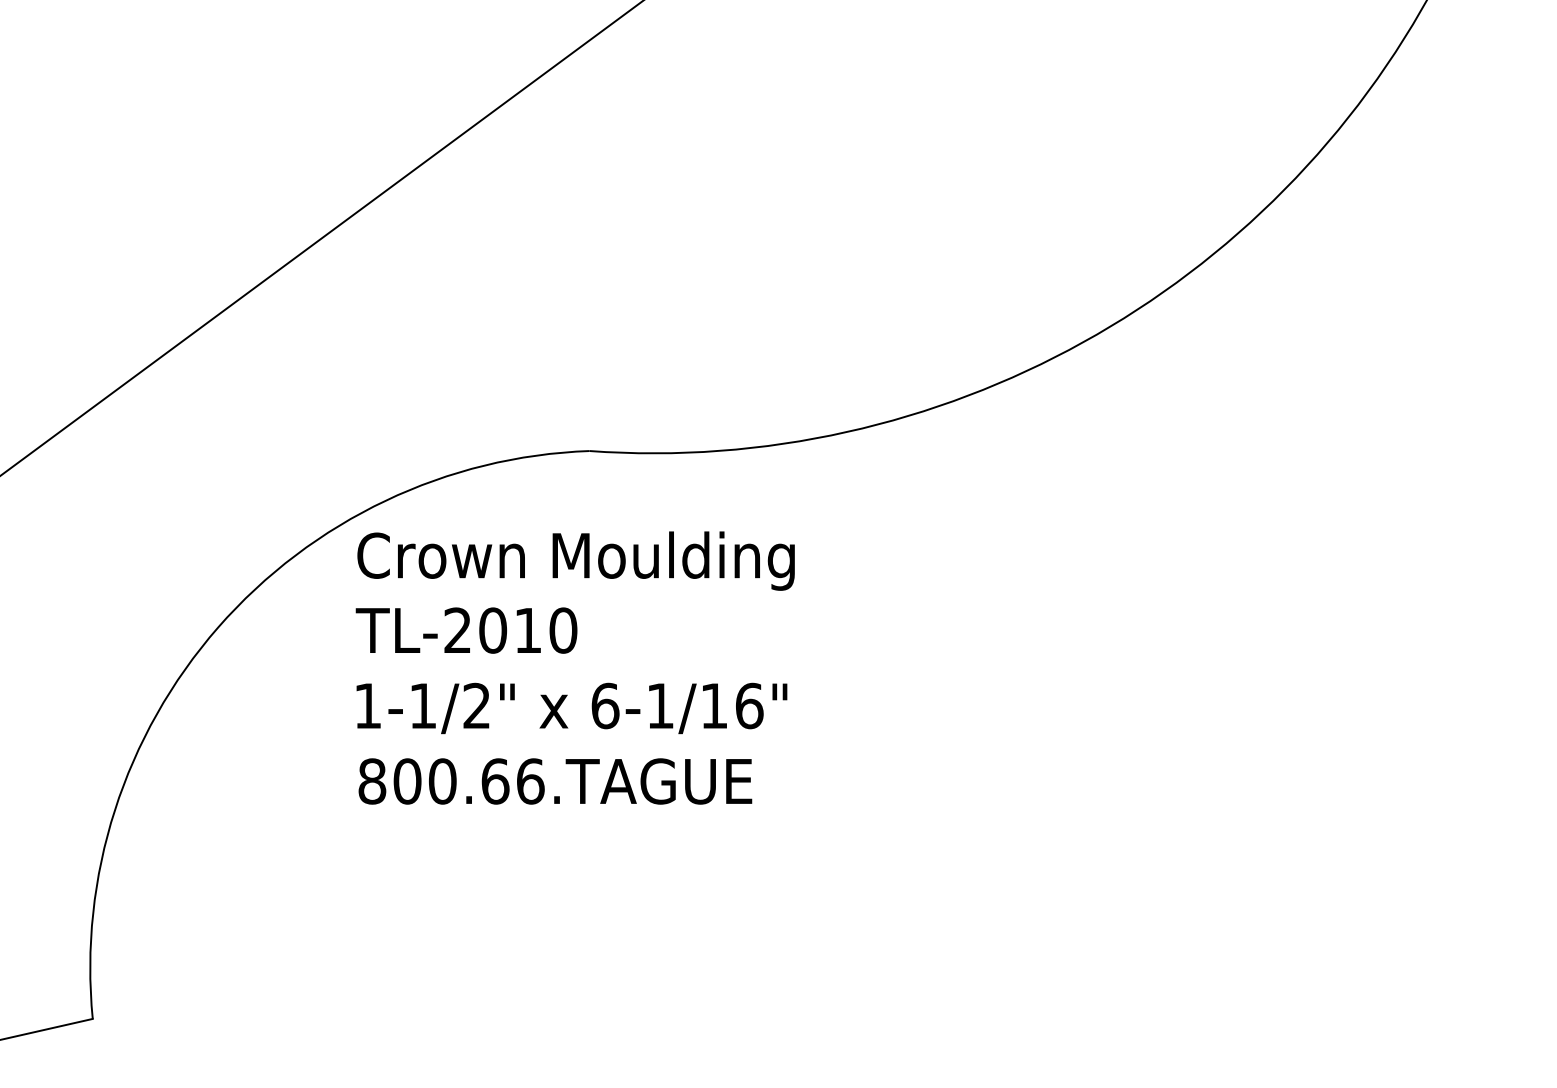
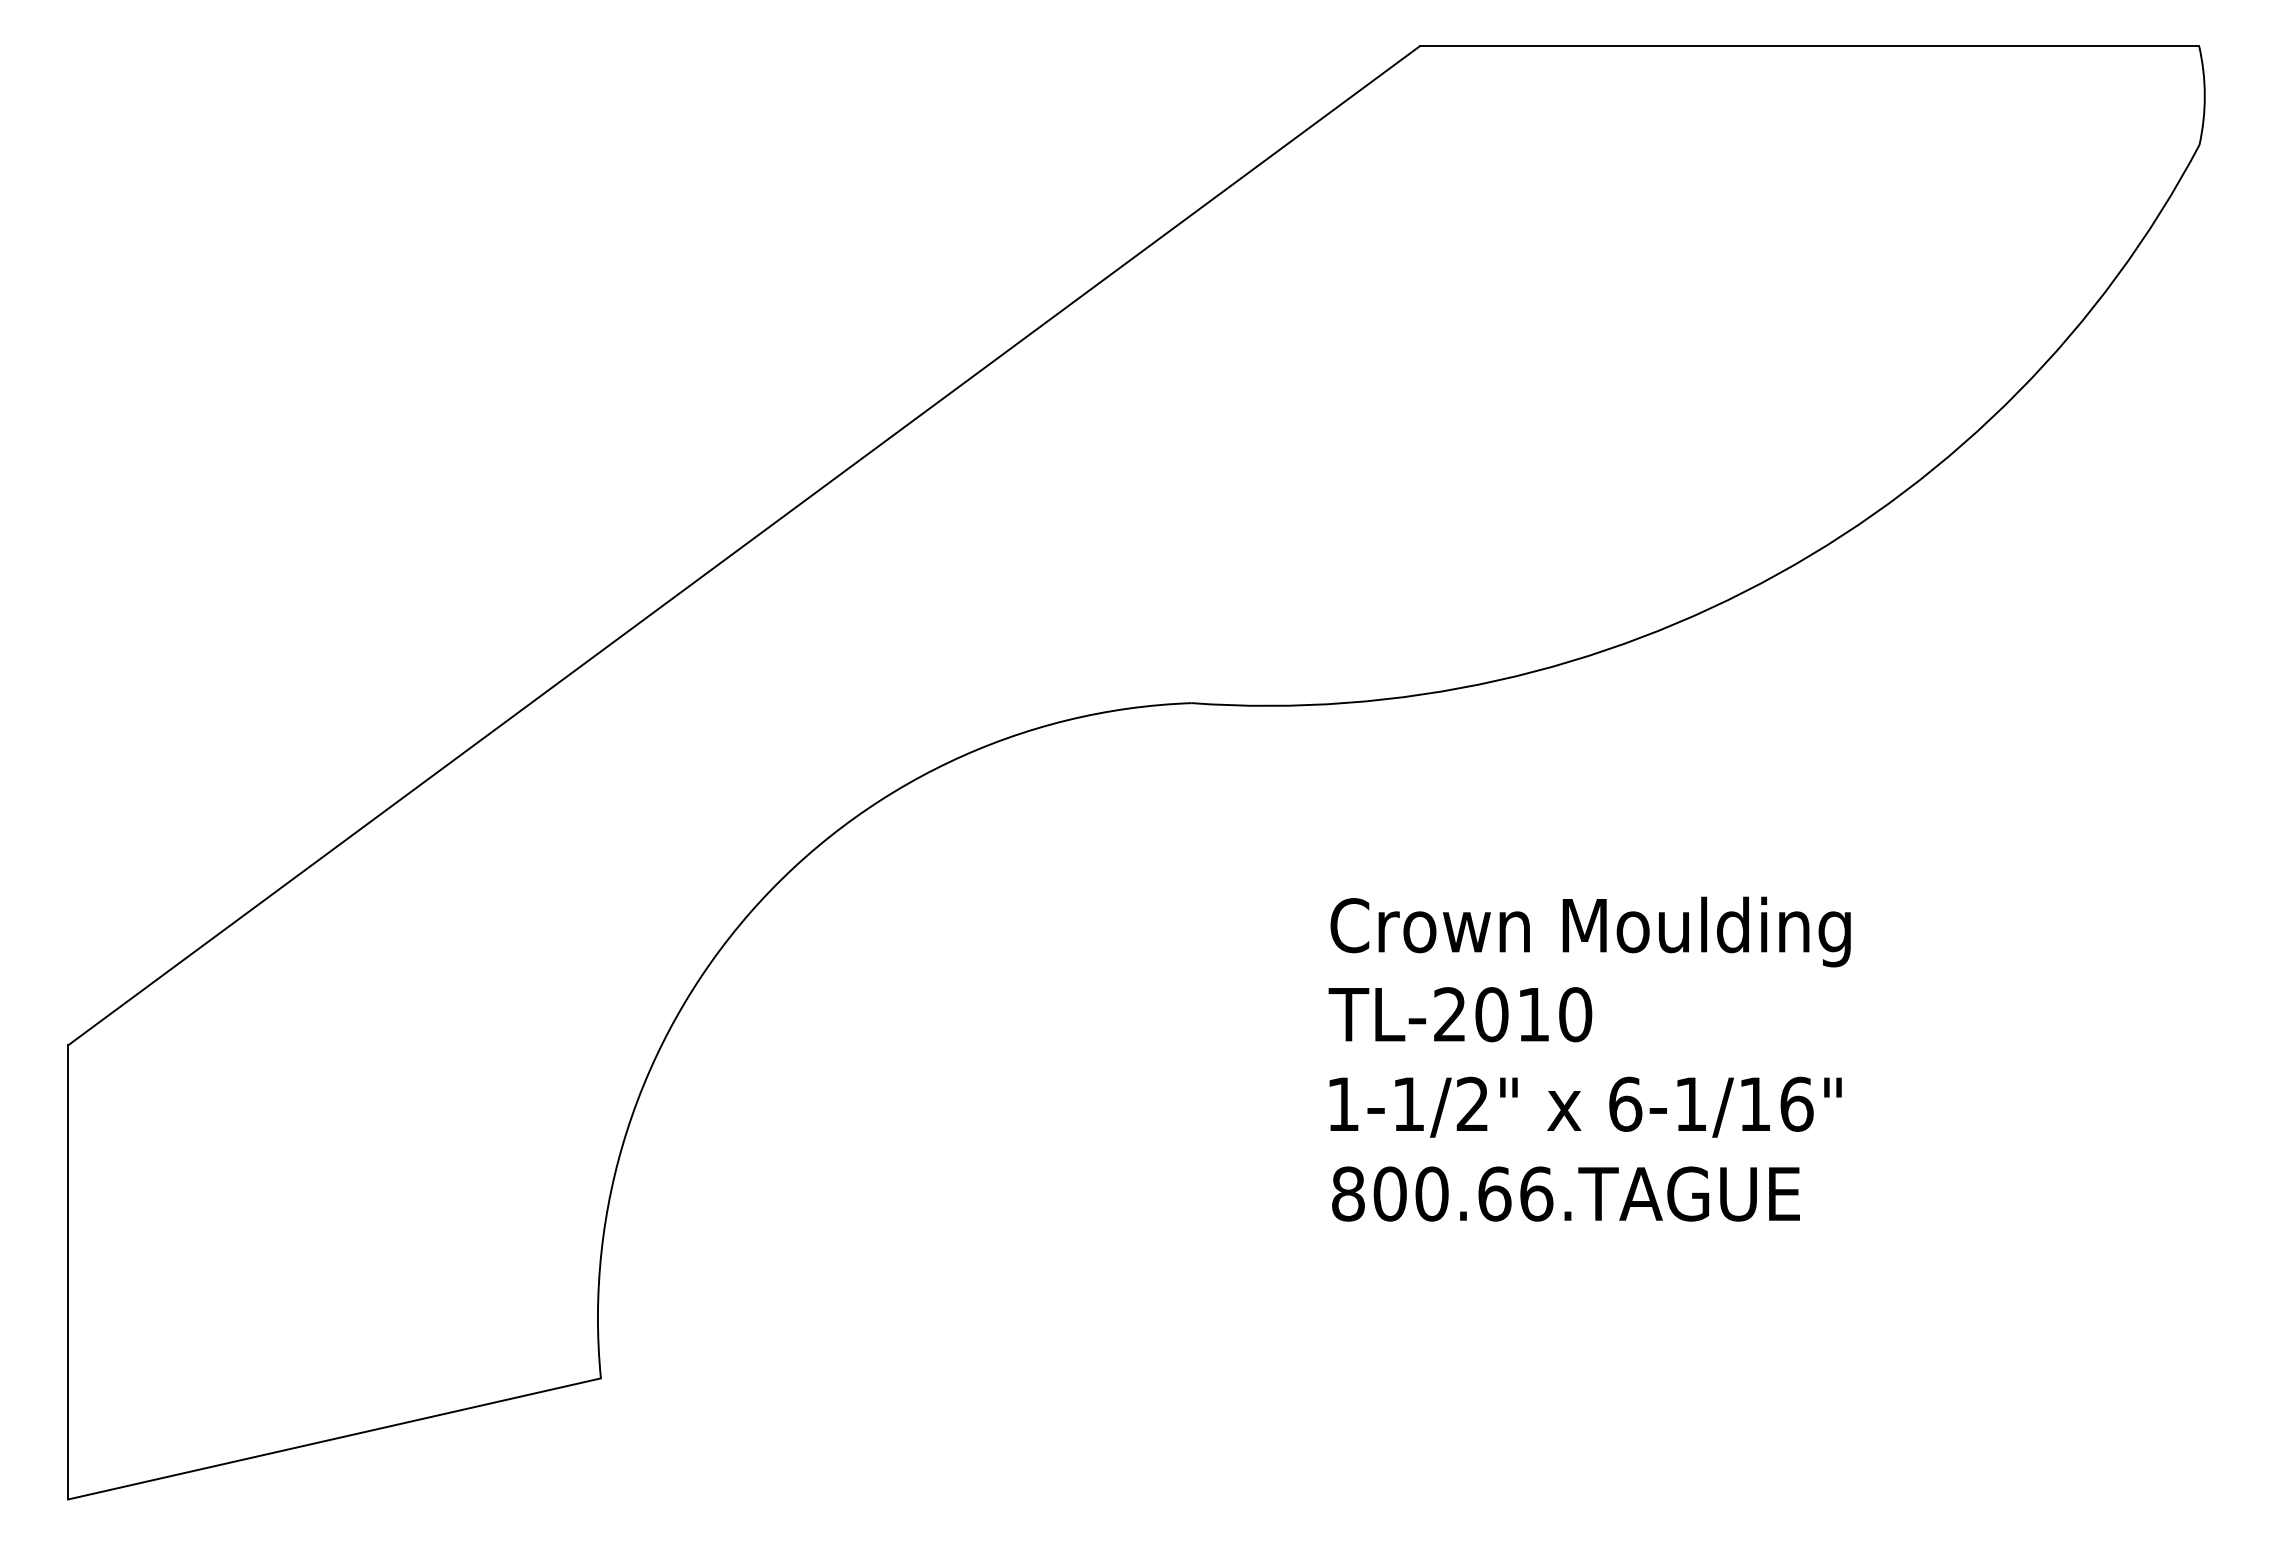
text: (575, 667) -> (1589, 1058), moved

